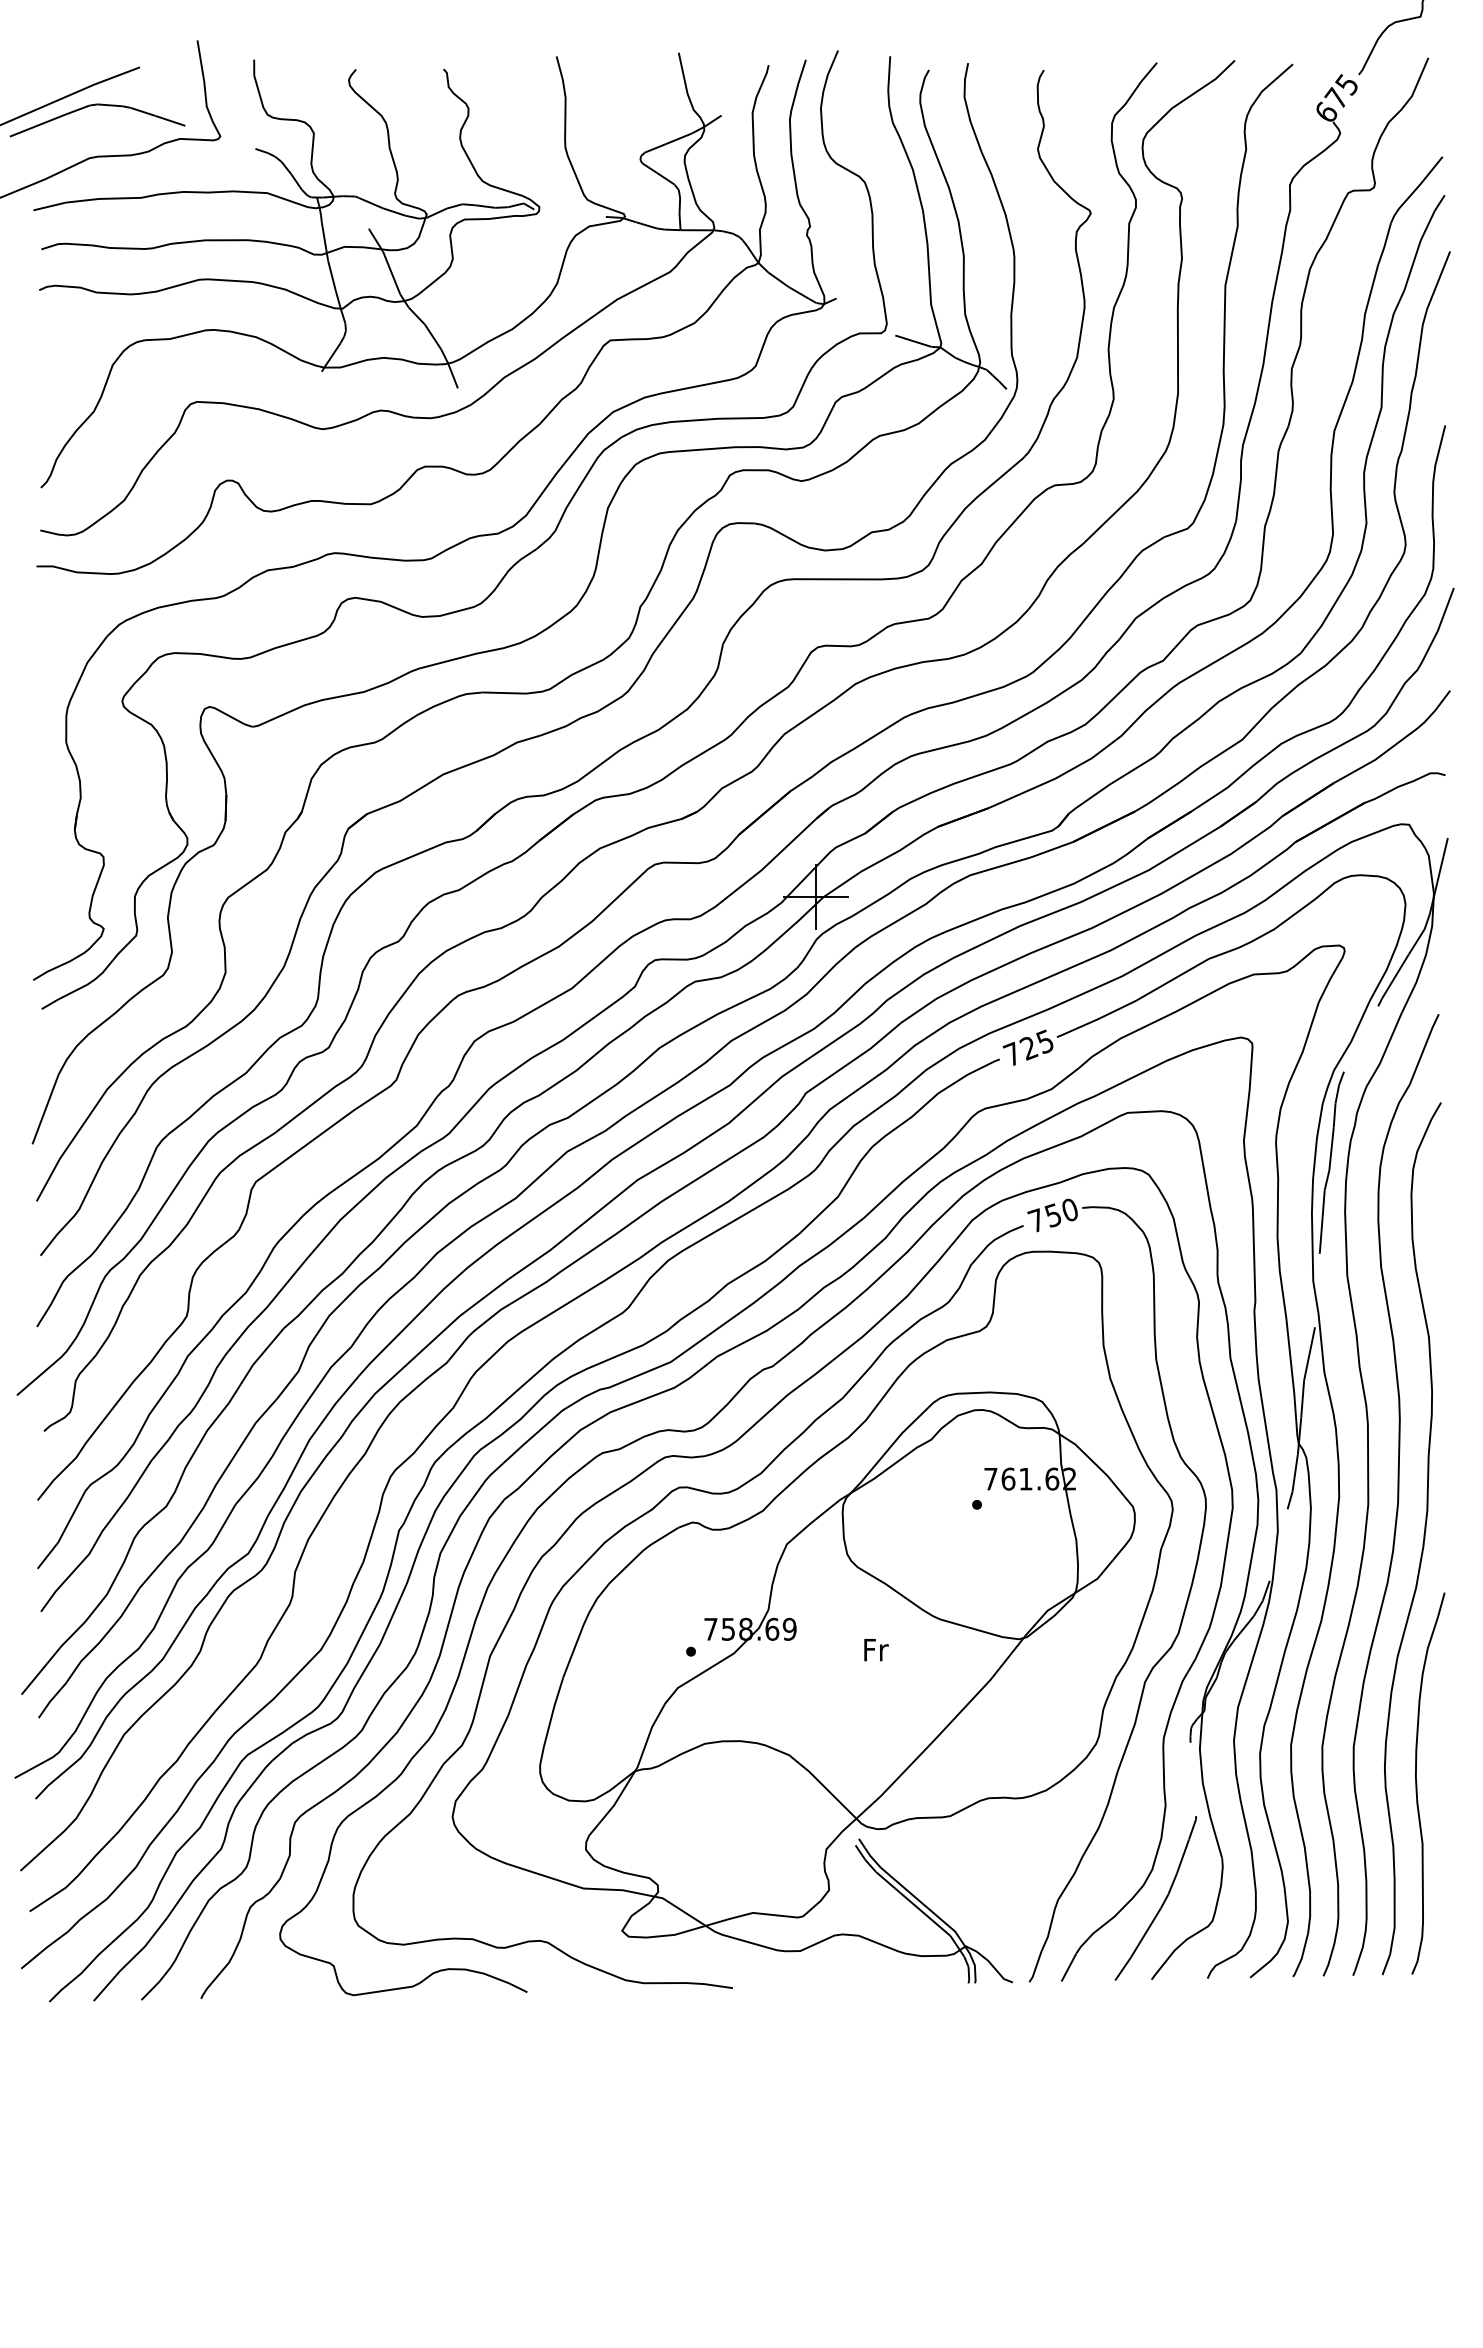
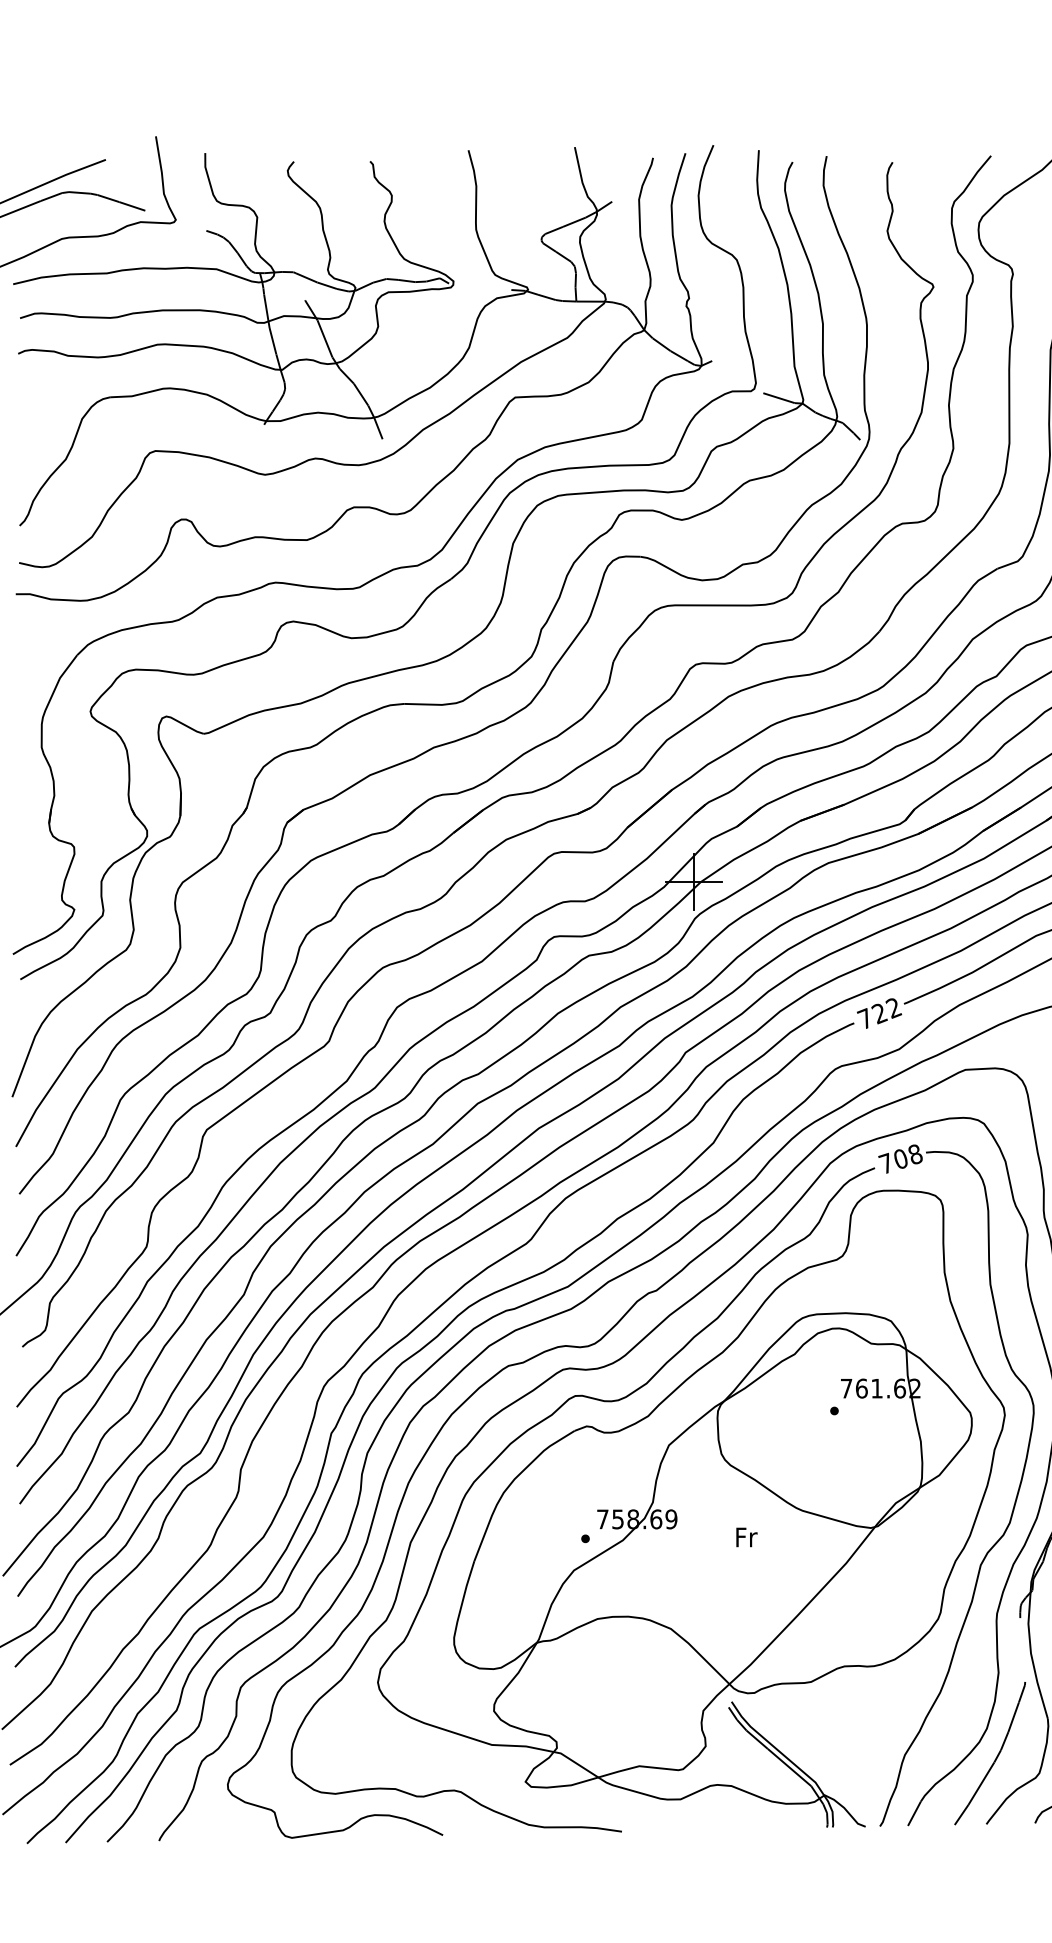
text: (1044, 1041) -> (893, 1007), 725 -> 722
text: (1061, 1212) -> (907, 1156), 750 -> 708

